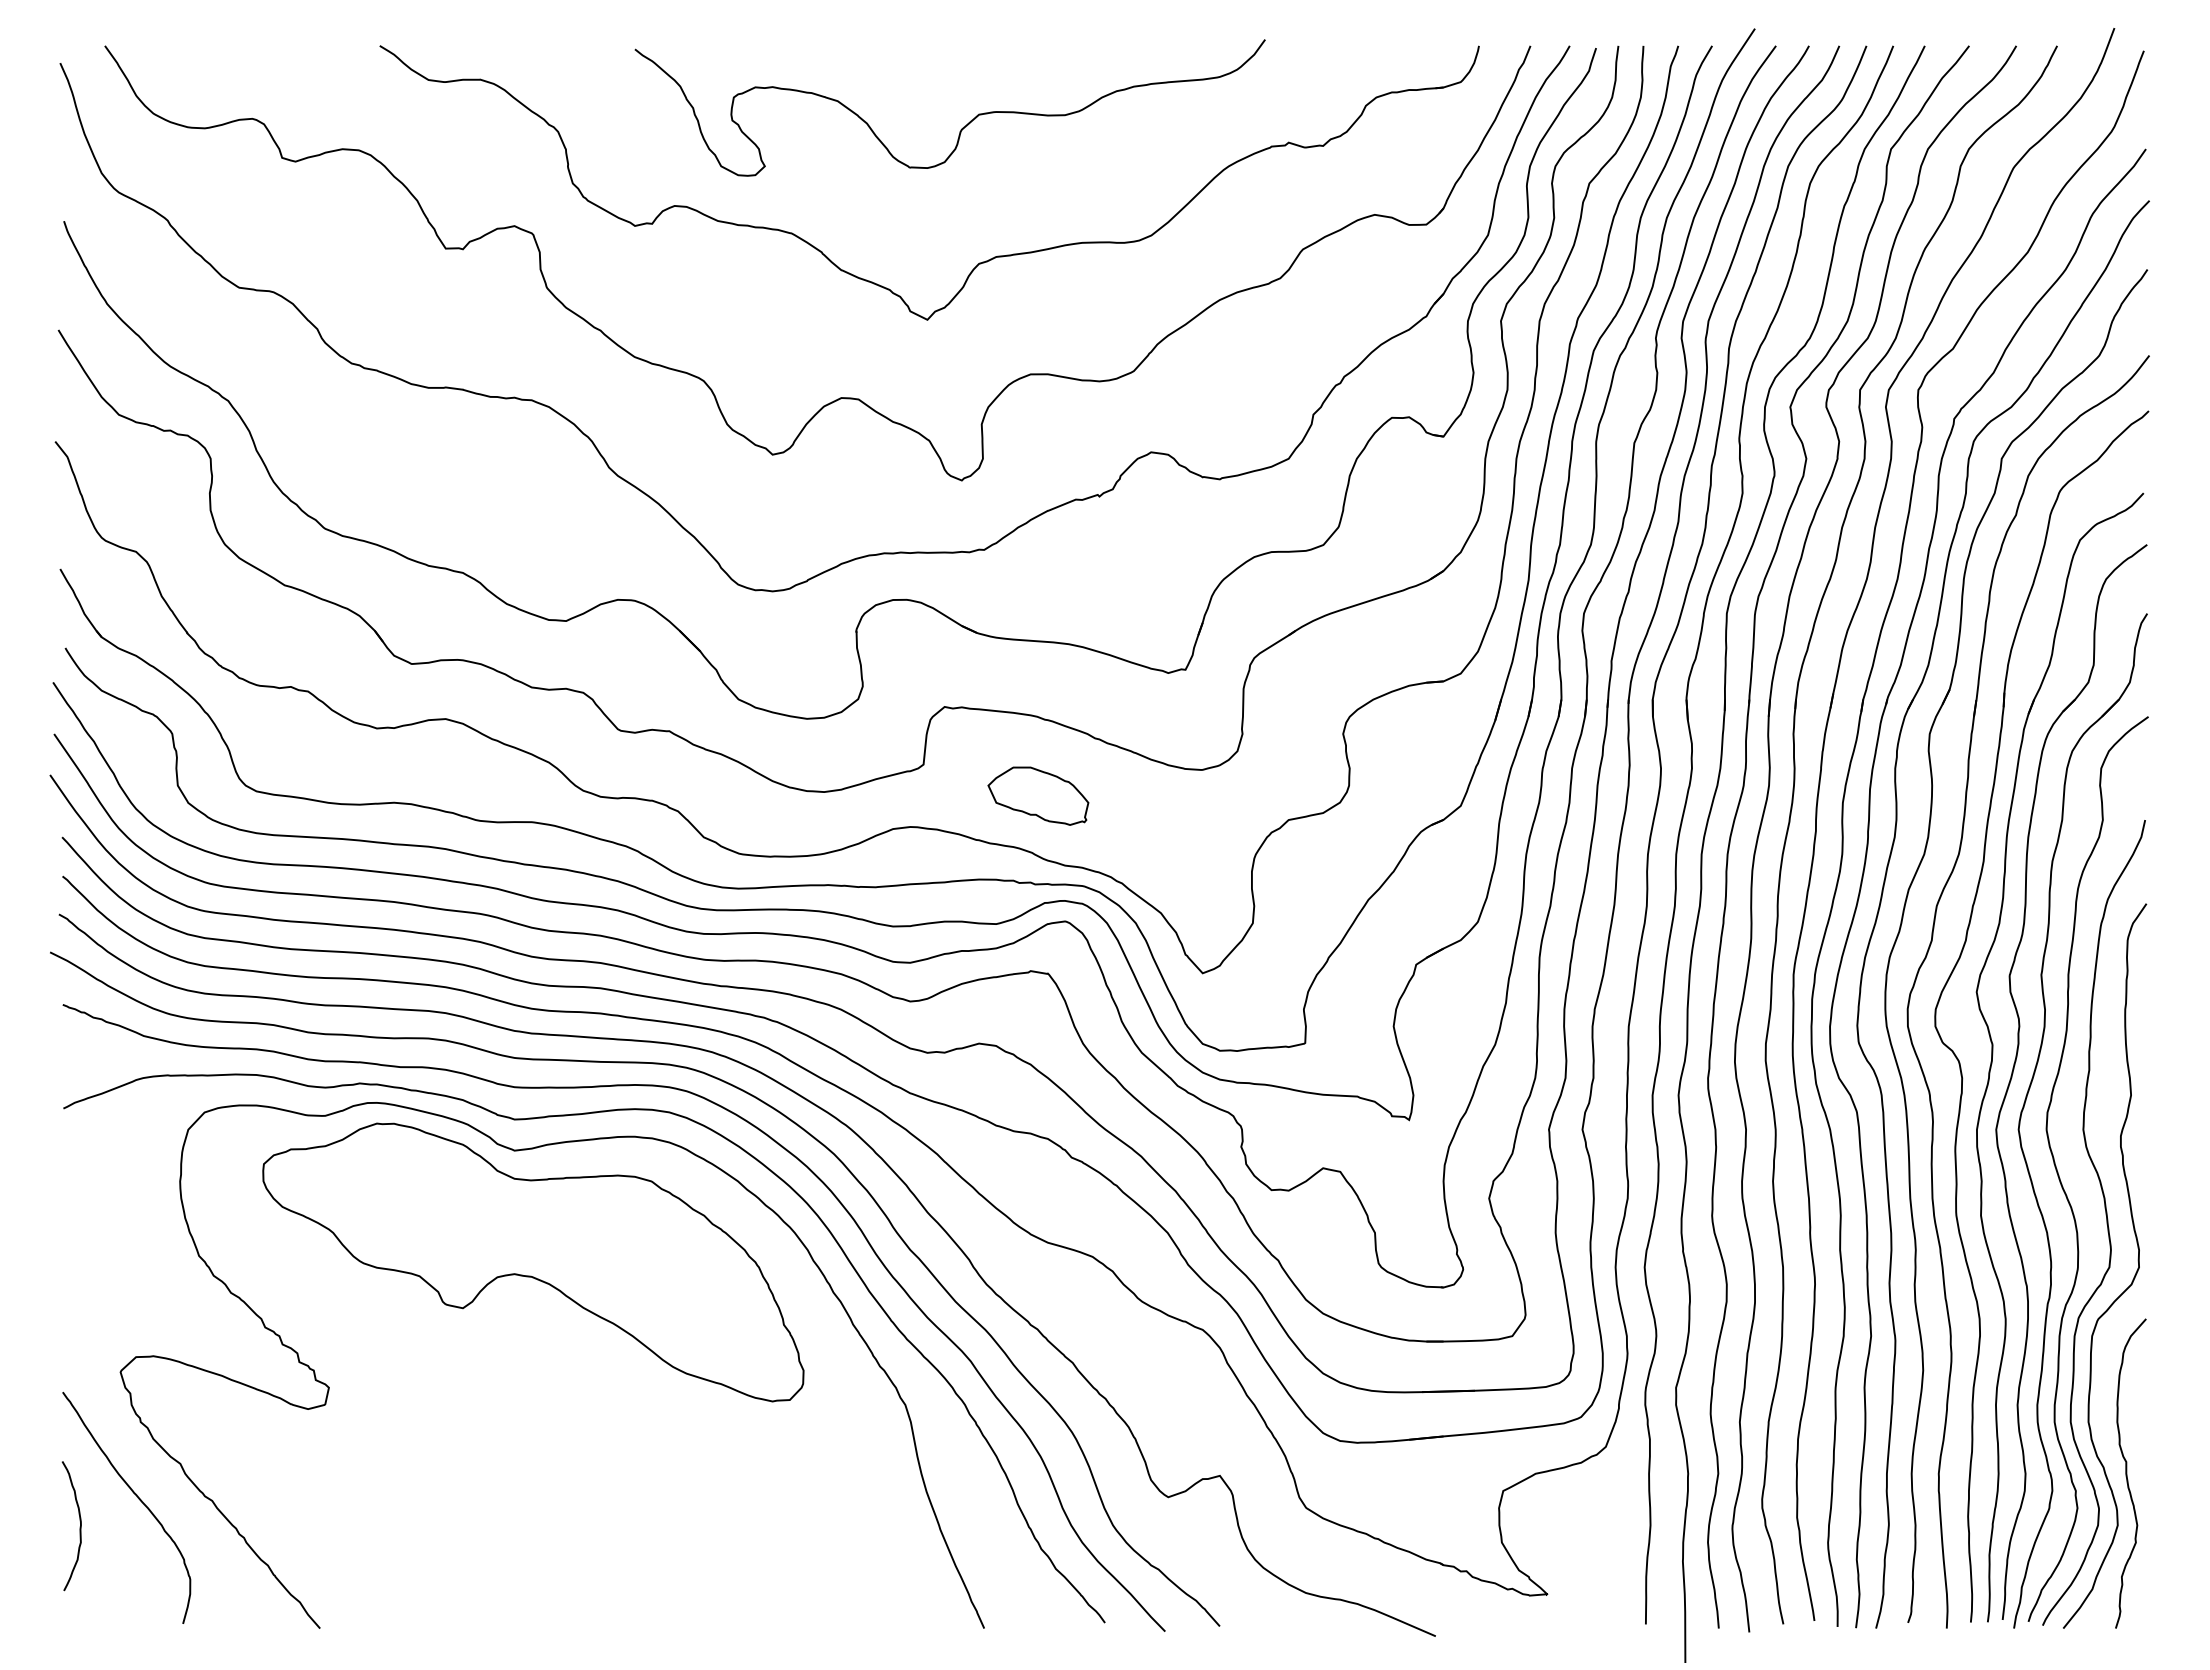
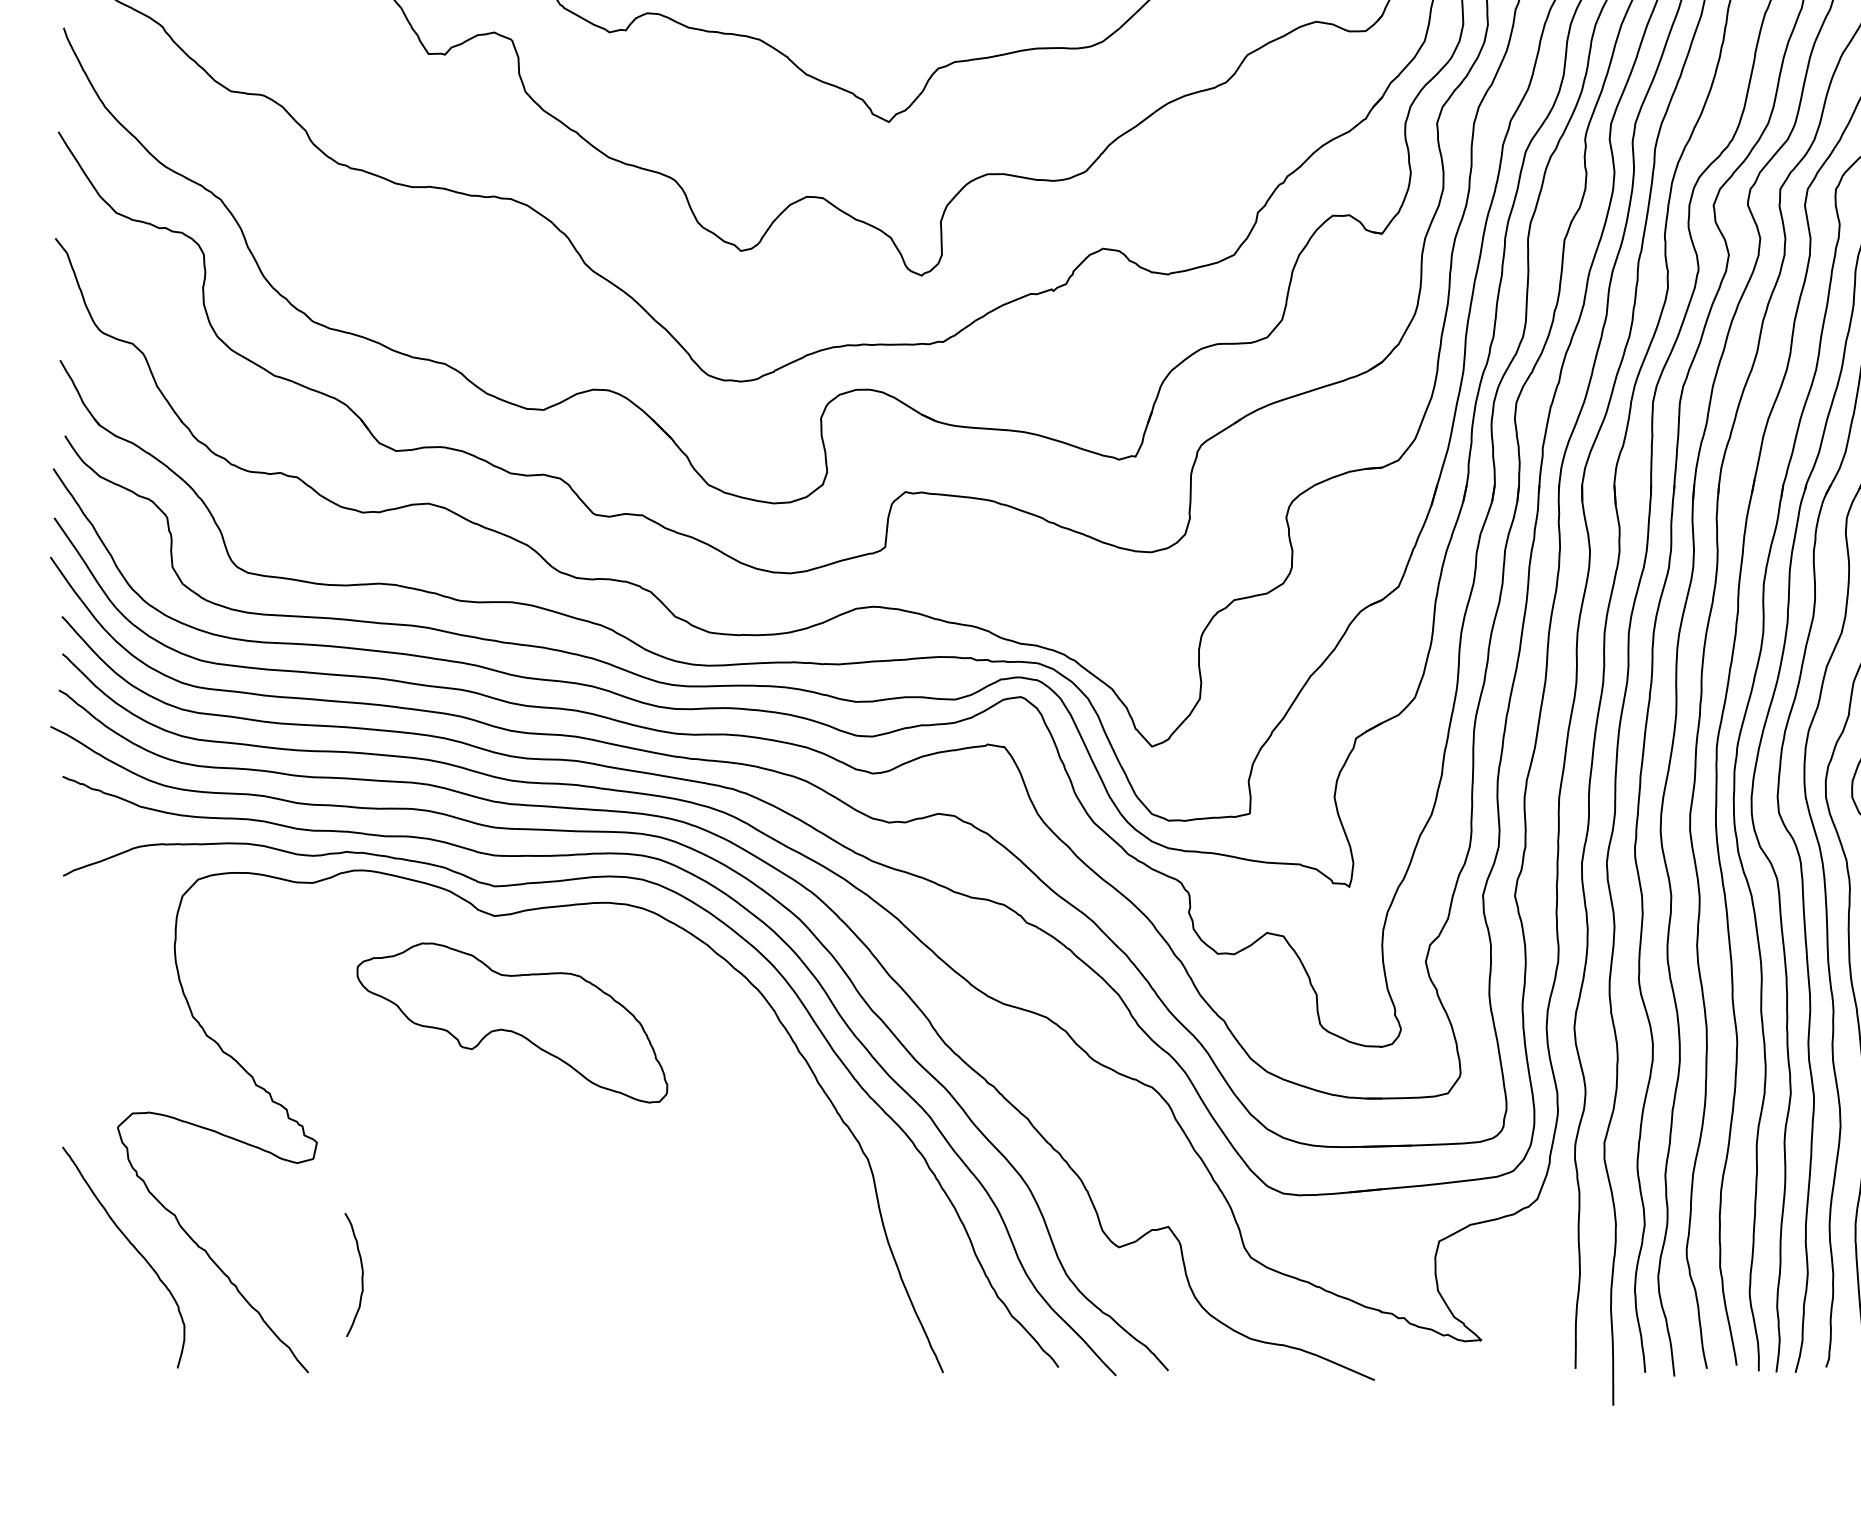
part: (1038, 795) -> (995, 576), removed
part: (533, 1262) -> (512, 1023), size x0.6
curve: (79, 1526) -> (361, 1275), moved

